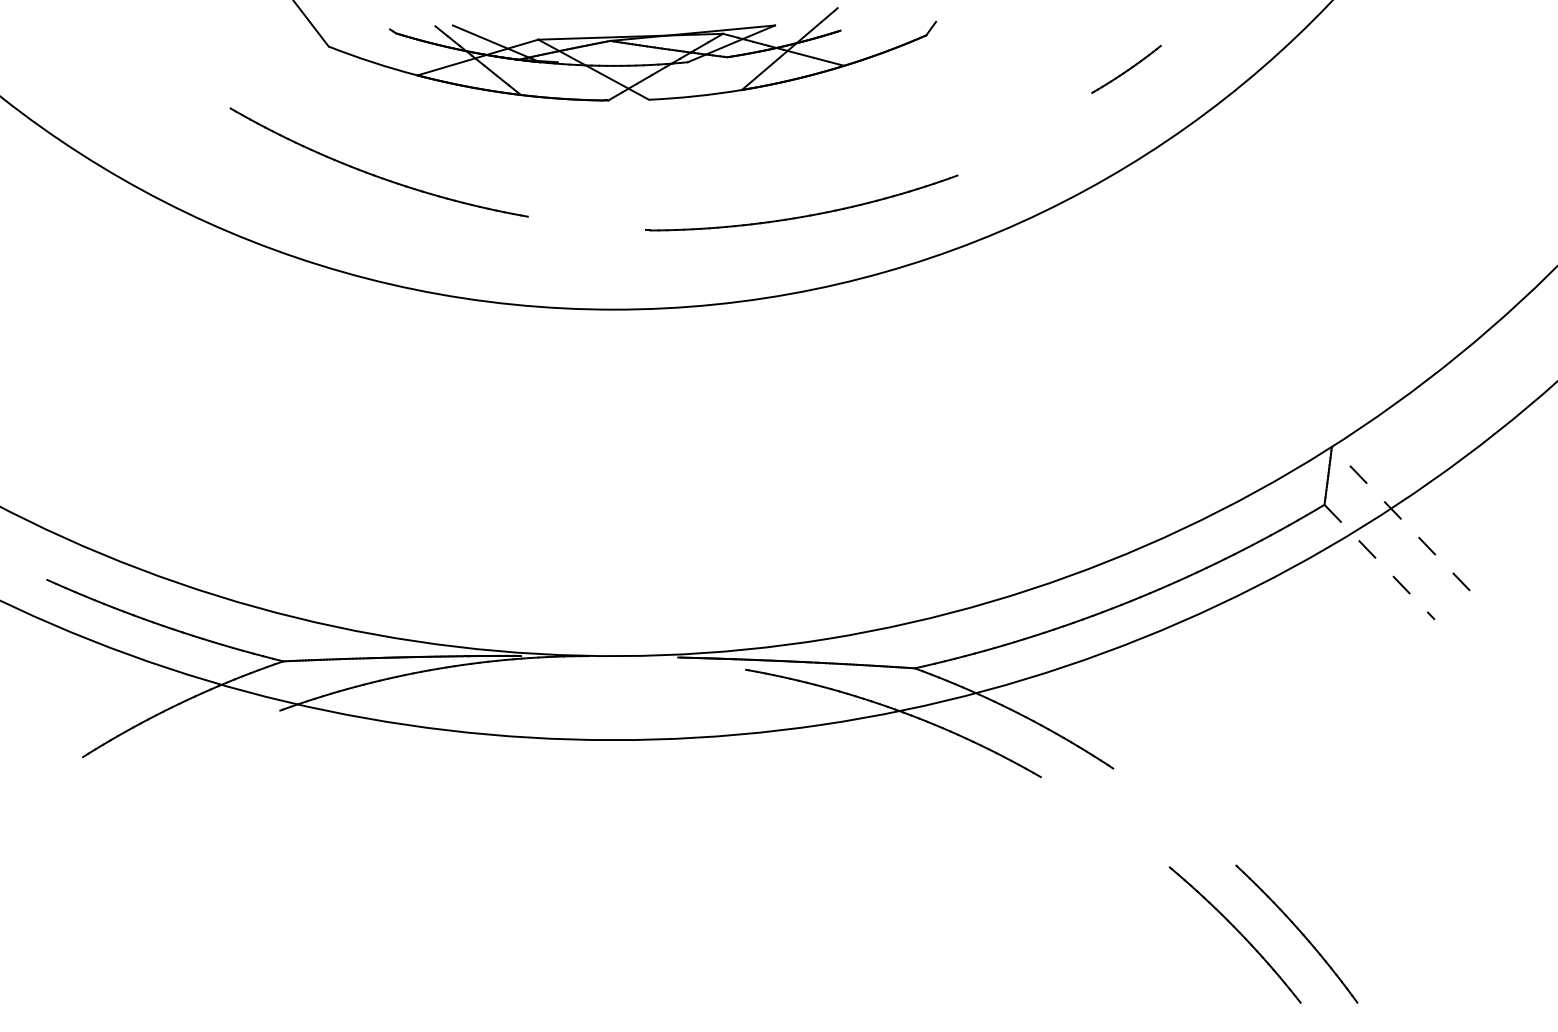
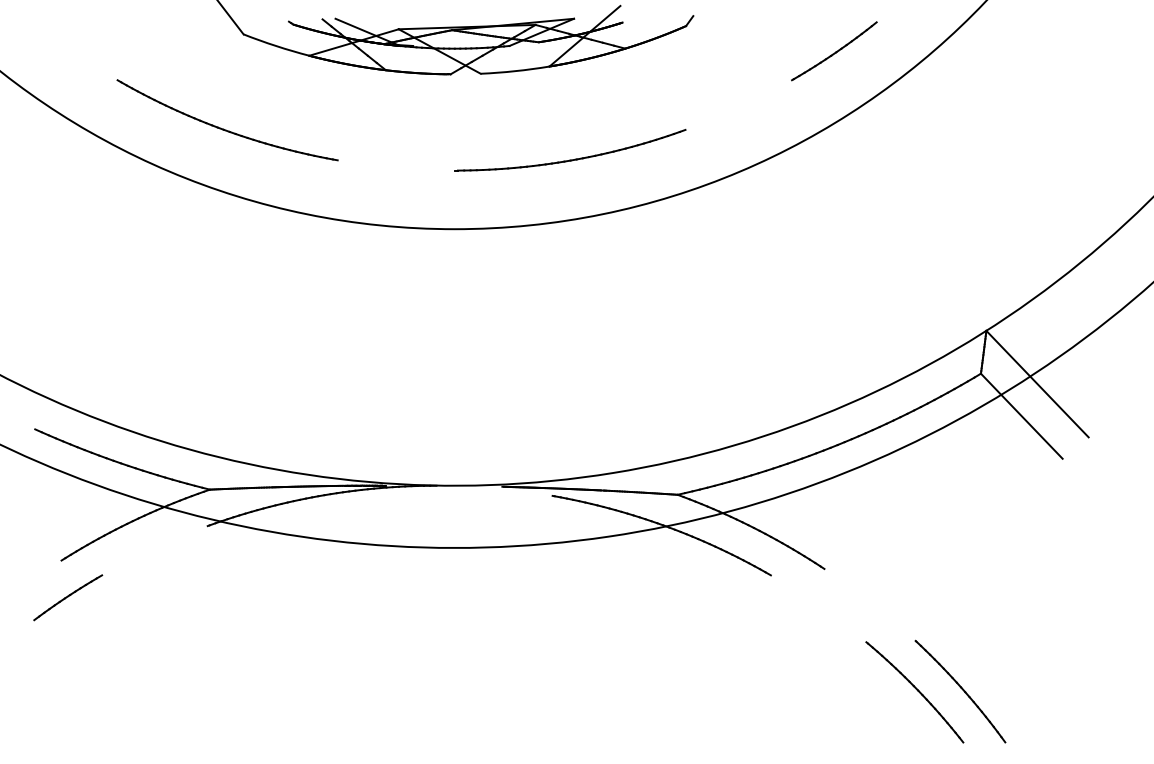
part: (1126, 69) -> (834, 51), size x1.67
part: (375, 174) -> (224, 129), moved
part: (803, 215) -> (571, 159), moved
line: (1400, 518) -> (1037, 383), dashed -> solid
line: (1379, 562) -> (1021, 416), dashed -> solid
part: (91, 807) -> (67, 597), added

